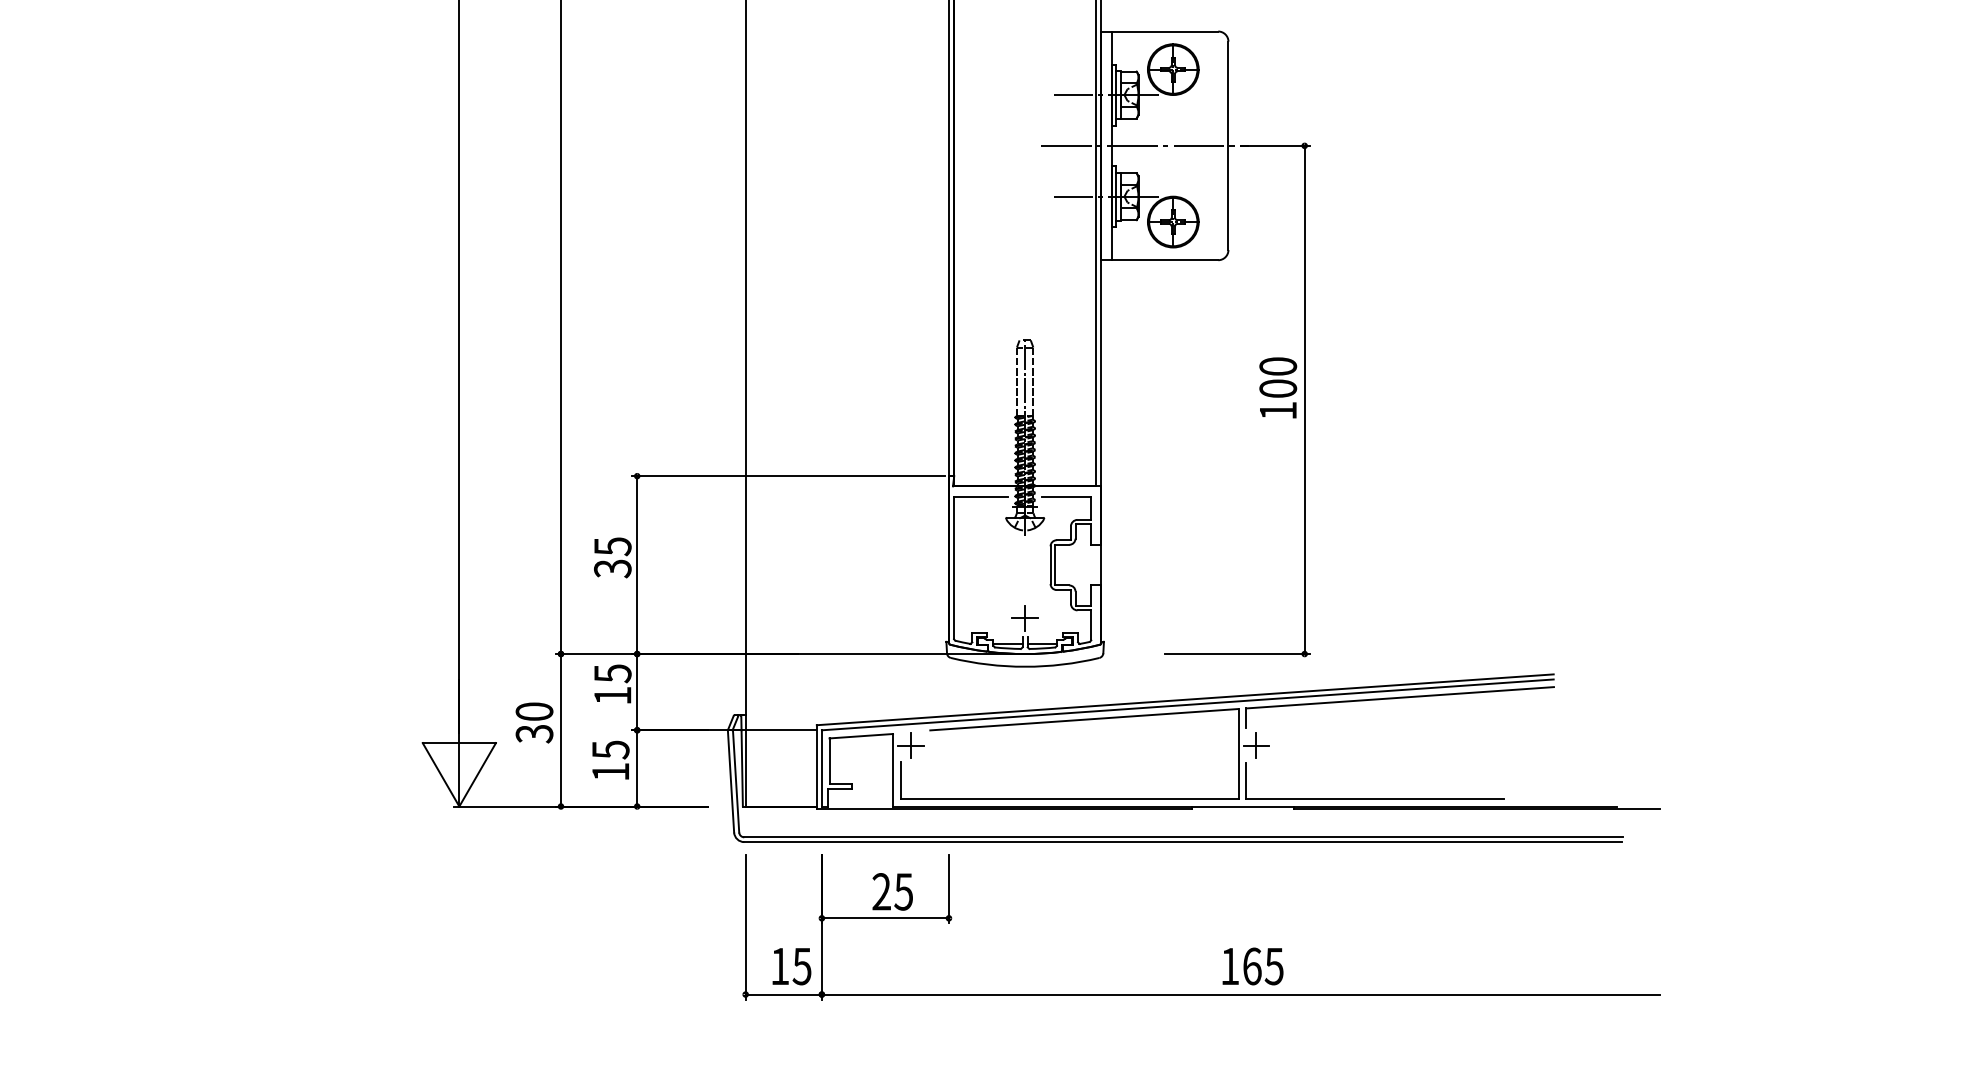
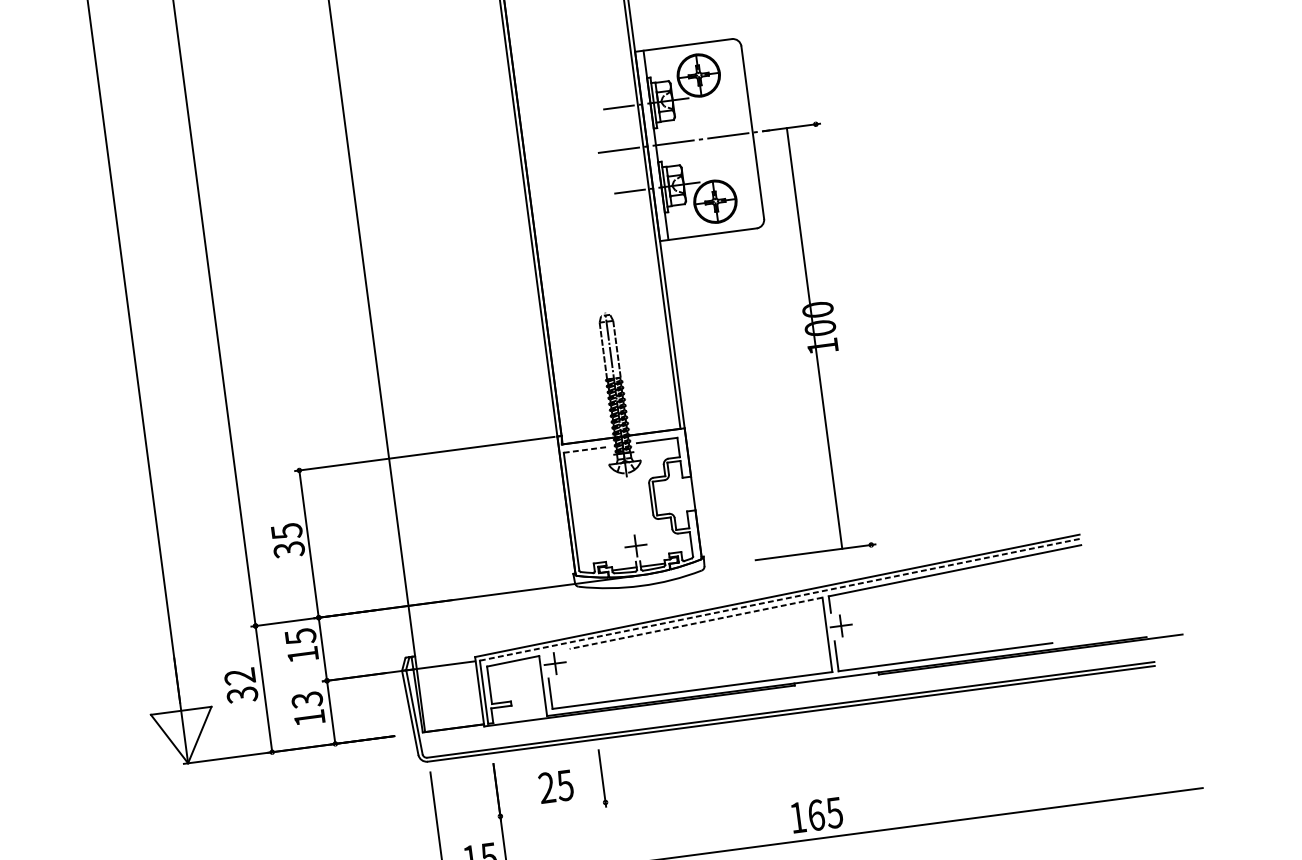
line: (1304, 399) -> (814, 338), moved
line: (981, 496) -> (586, 449), solid -> dashed
line: (1187, 704) -> (779, 599), solid -> dashed
text: (534, 711) -> (239, 676), 30 -> 32
line: (1084, 719) -> (696, 623), solid -> dashed
text: (610, 749) -> (307, 699), 15 -> 13
line: (884, 918) -> (552, 809), removed
text: (1252, 966) -> (816, 815), moved

